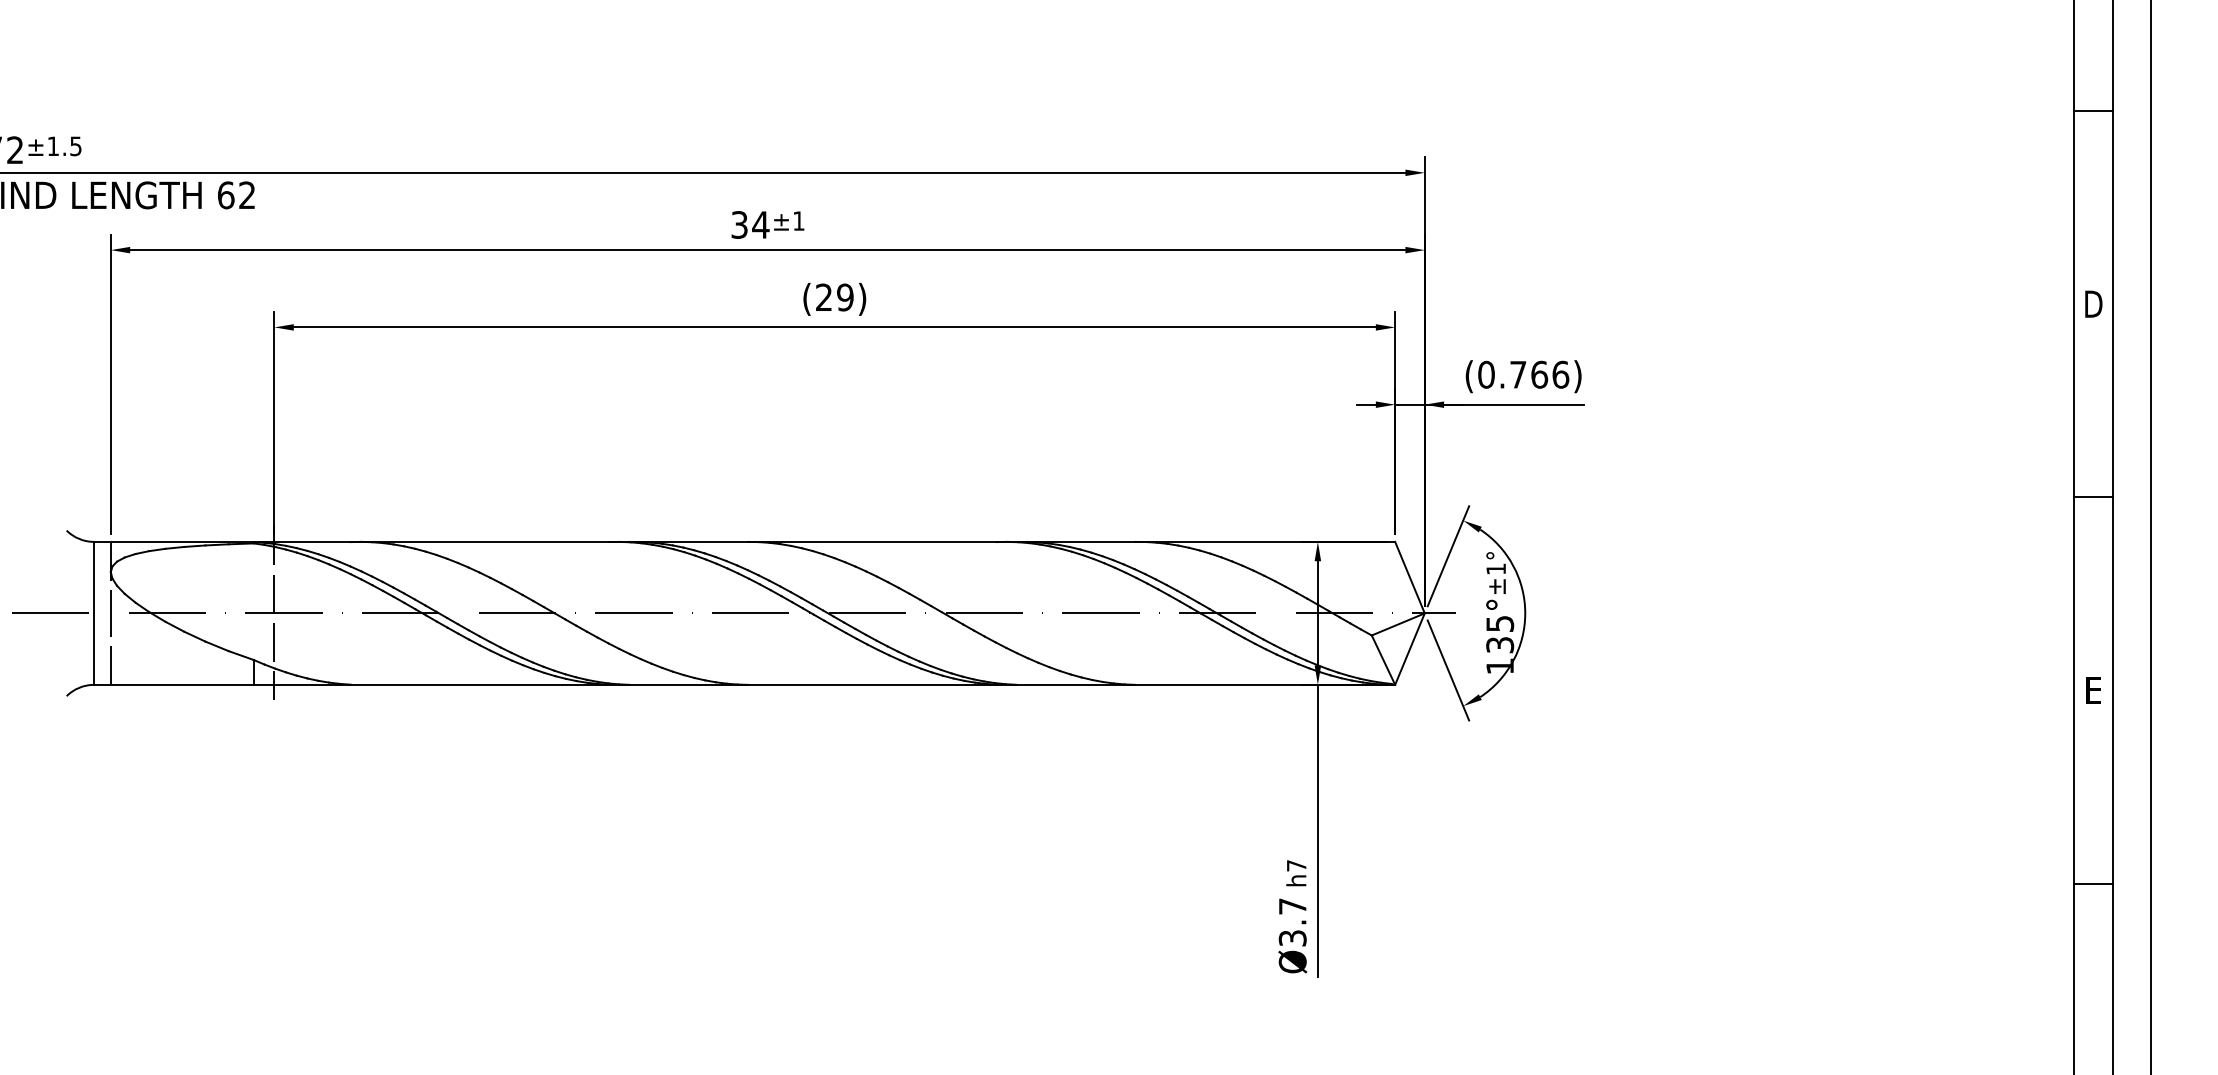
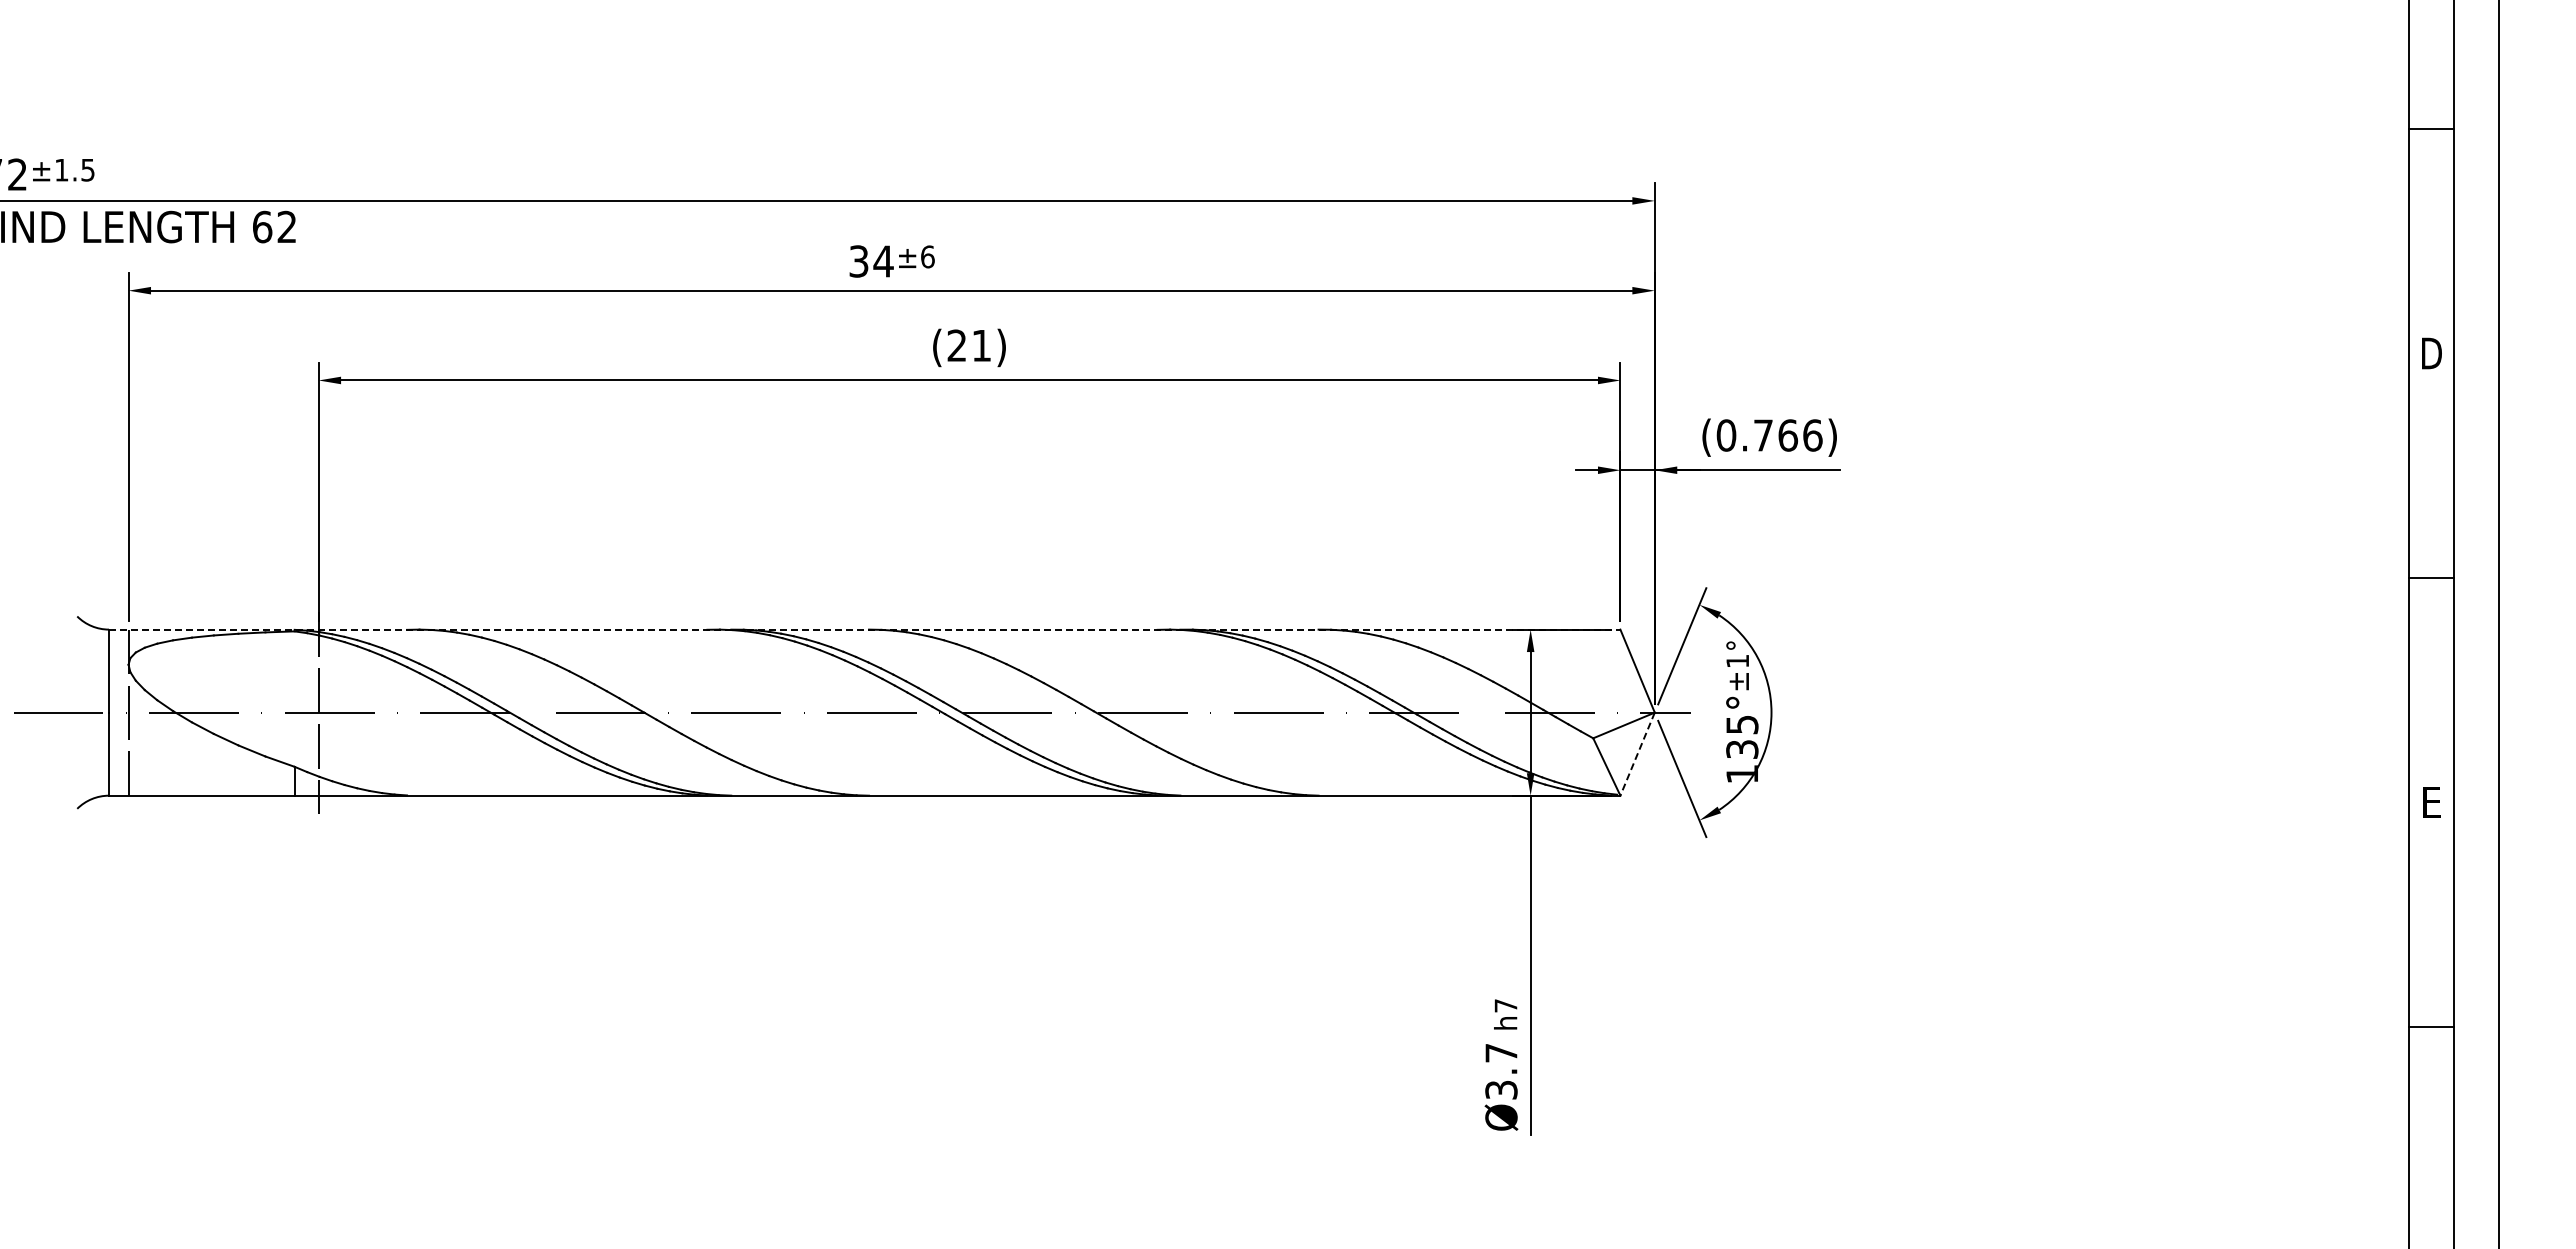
text: (798, 220) -> (927, 256), ±1 -> ±6
text: (845, 297) -> (981, 345), (29) -> (21)
line: (744, 541) -> (864, 629), solid -> dashed
line: (1409, 649) -> (1637, 754), solid -> dashed

